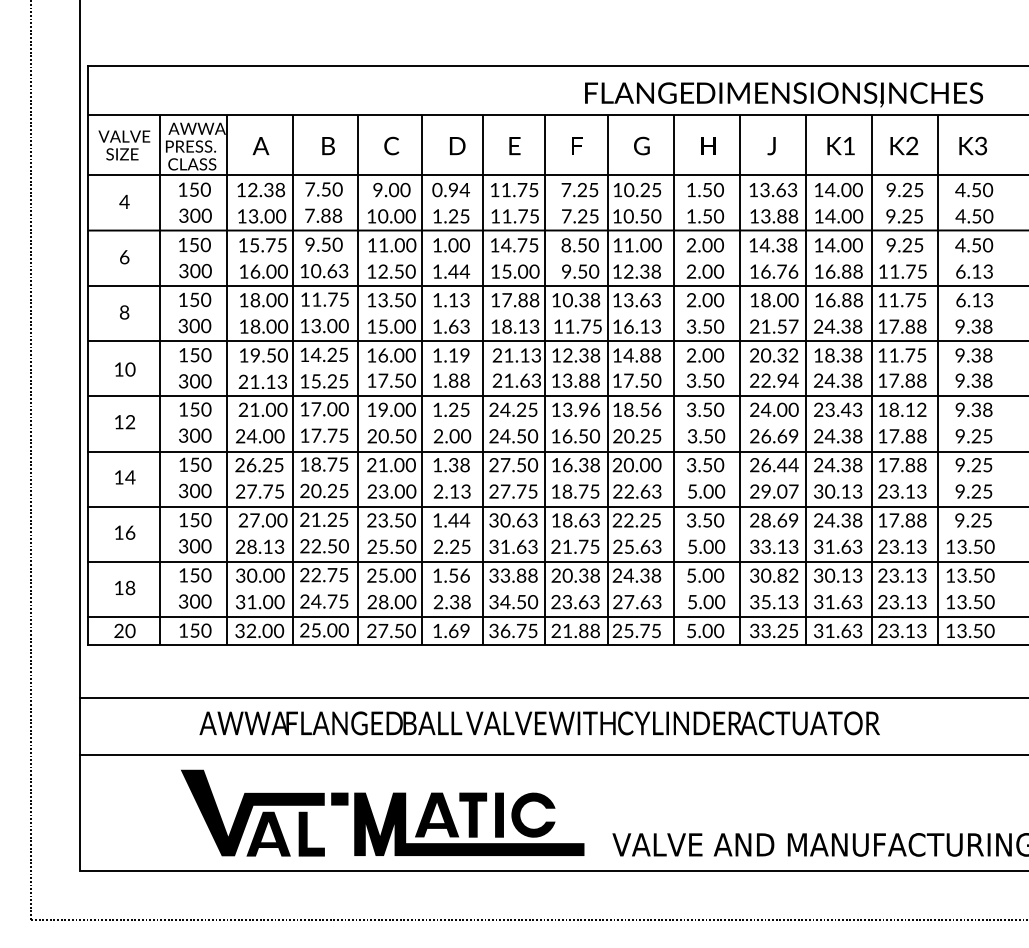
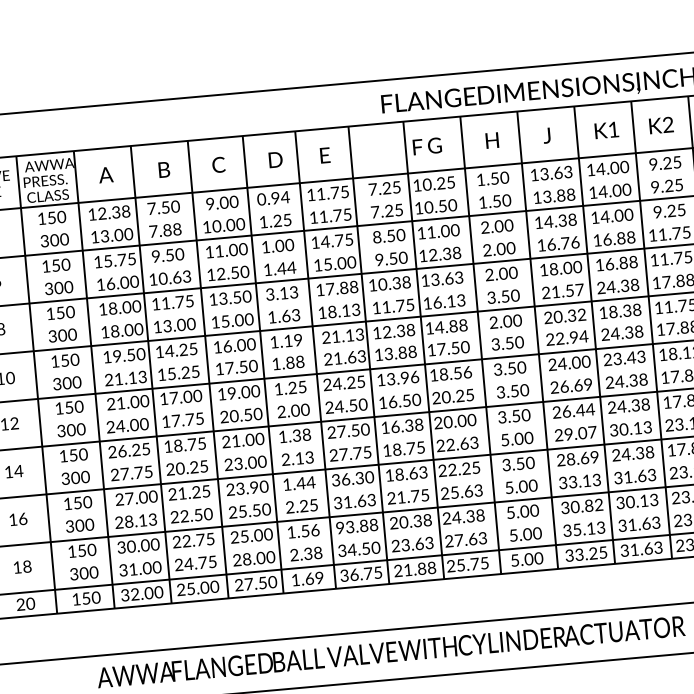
text: (577, 145) -> (418, 146), moved
text: (437, 300) -> (270, 294), 1.13 -> 3.13
text: (398, 520) -> (253, 487), 23.50 -> 23.90
text: (519, 520) -> (358, 478), 30.63 -> 36.30
text: (493, 575) -> (339, 527), 33.88 -> 93.88

